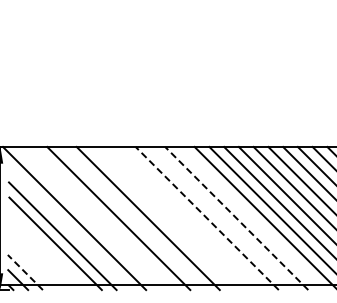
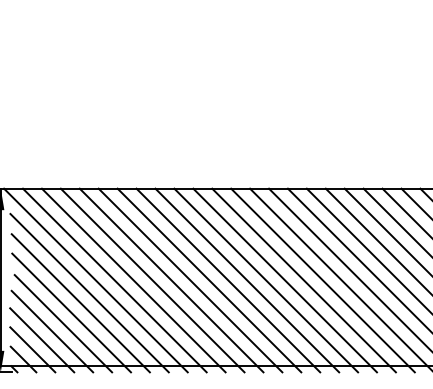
line: (88, 218) -> (113, 280), added
line: (103, 218) -> (133, 280), added
line: (133, 218) -> (171, 280), added
line: (162, 218) -> (208, 280), added
line: (177, 218) -> (228, 280), added
line: (192, 218) -> (247, 280), added
line: (206, 218) -> (265, 280), dashed -> solid
line: (221, 218) -> (284, 280), added
line: (236, 218) -> (303, 280), dashed -> solid
line: (251, 218) -> (323, 280), added
line: (69, 228) -> (89, 293), added
line: (49, 252) -> (63, 324), added
line: (40, 258) -> (52, 331), added
line: (32, 265) -> (41, 340), added
line: (25, 272) -> (32, 349), dashed -> solid

